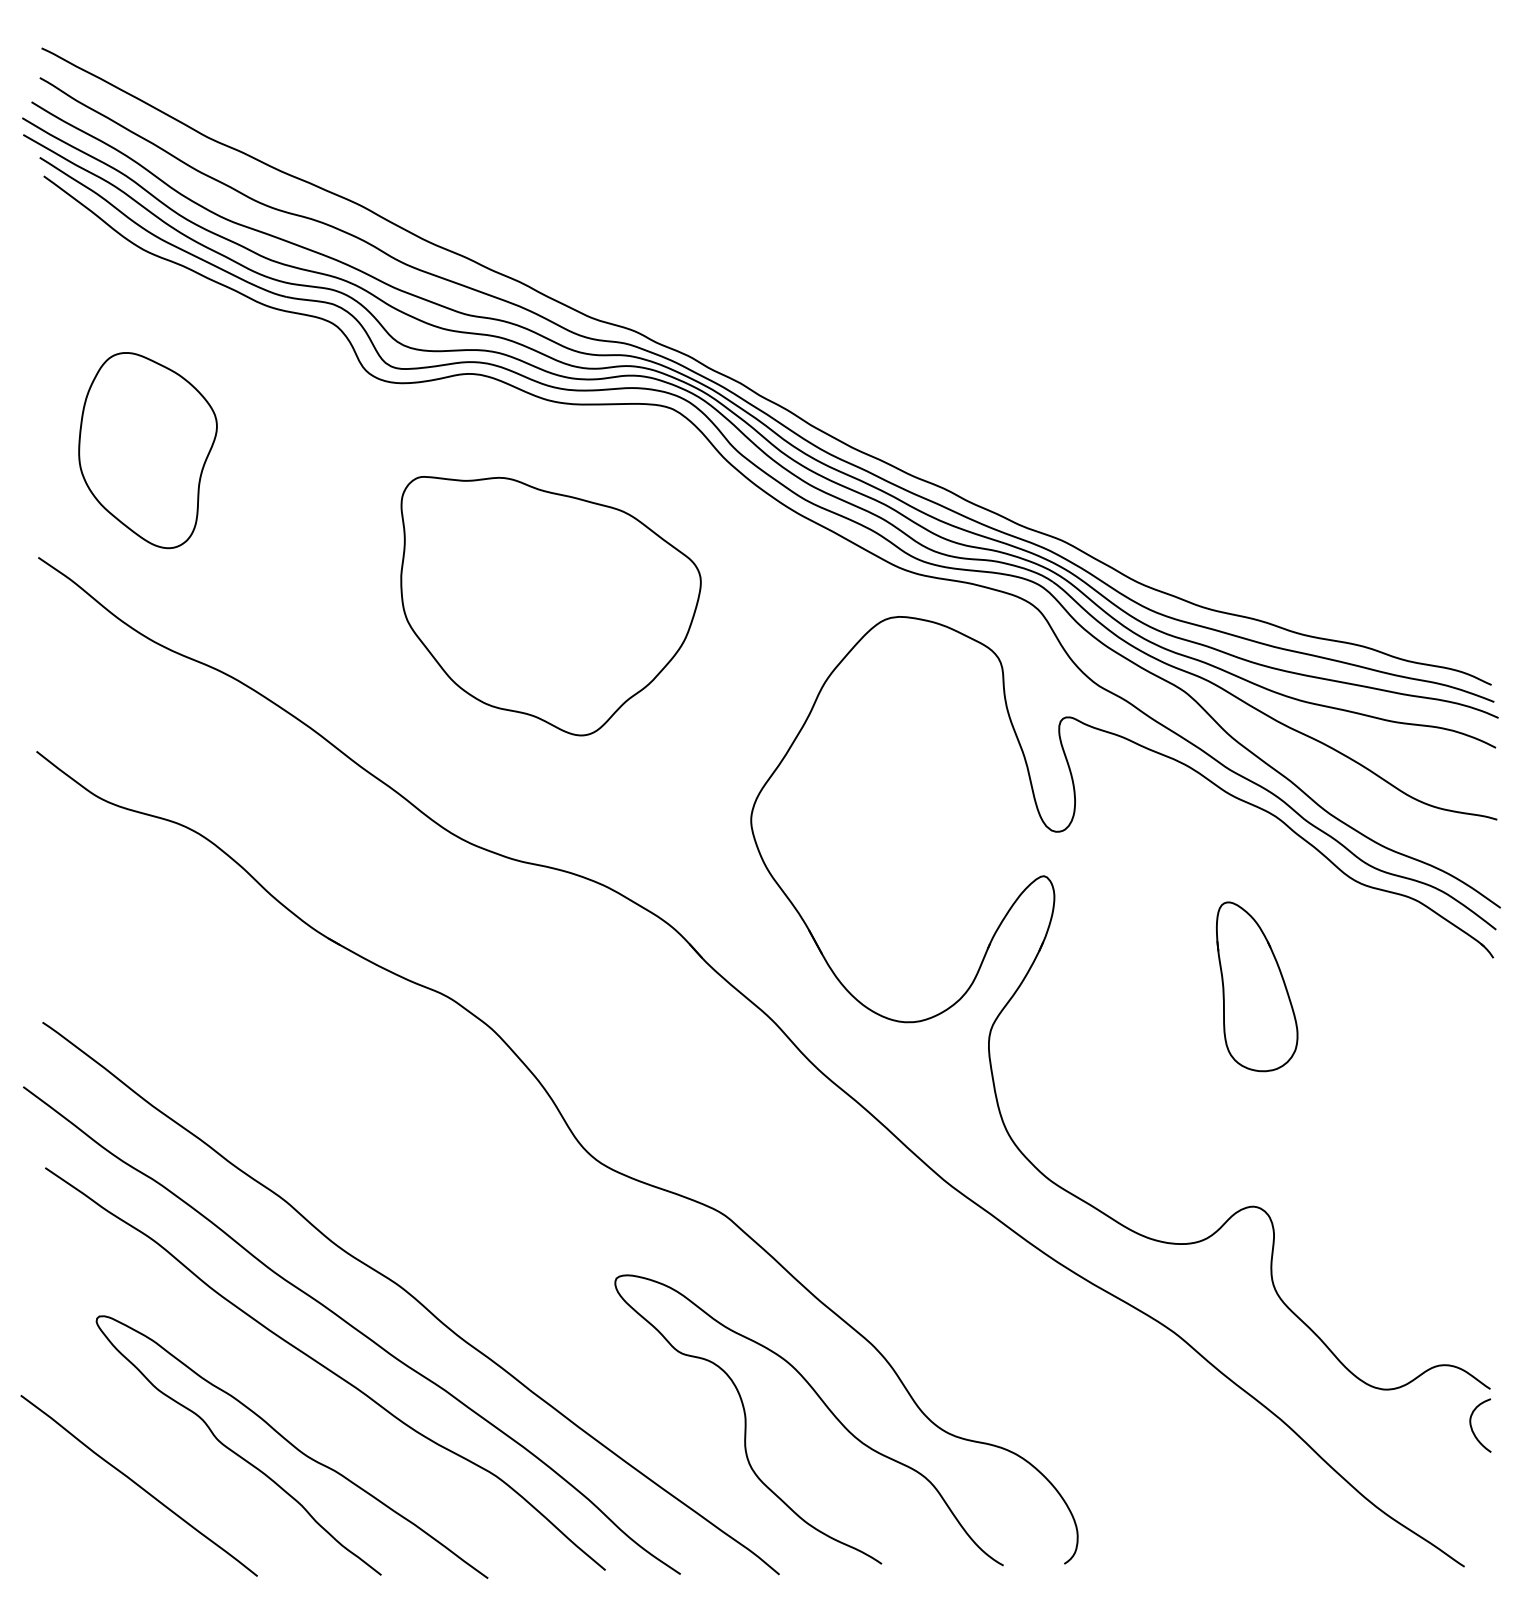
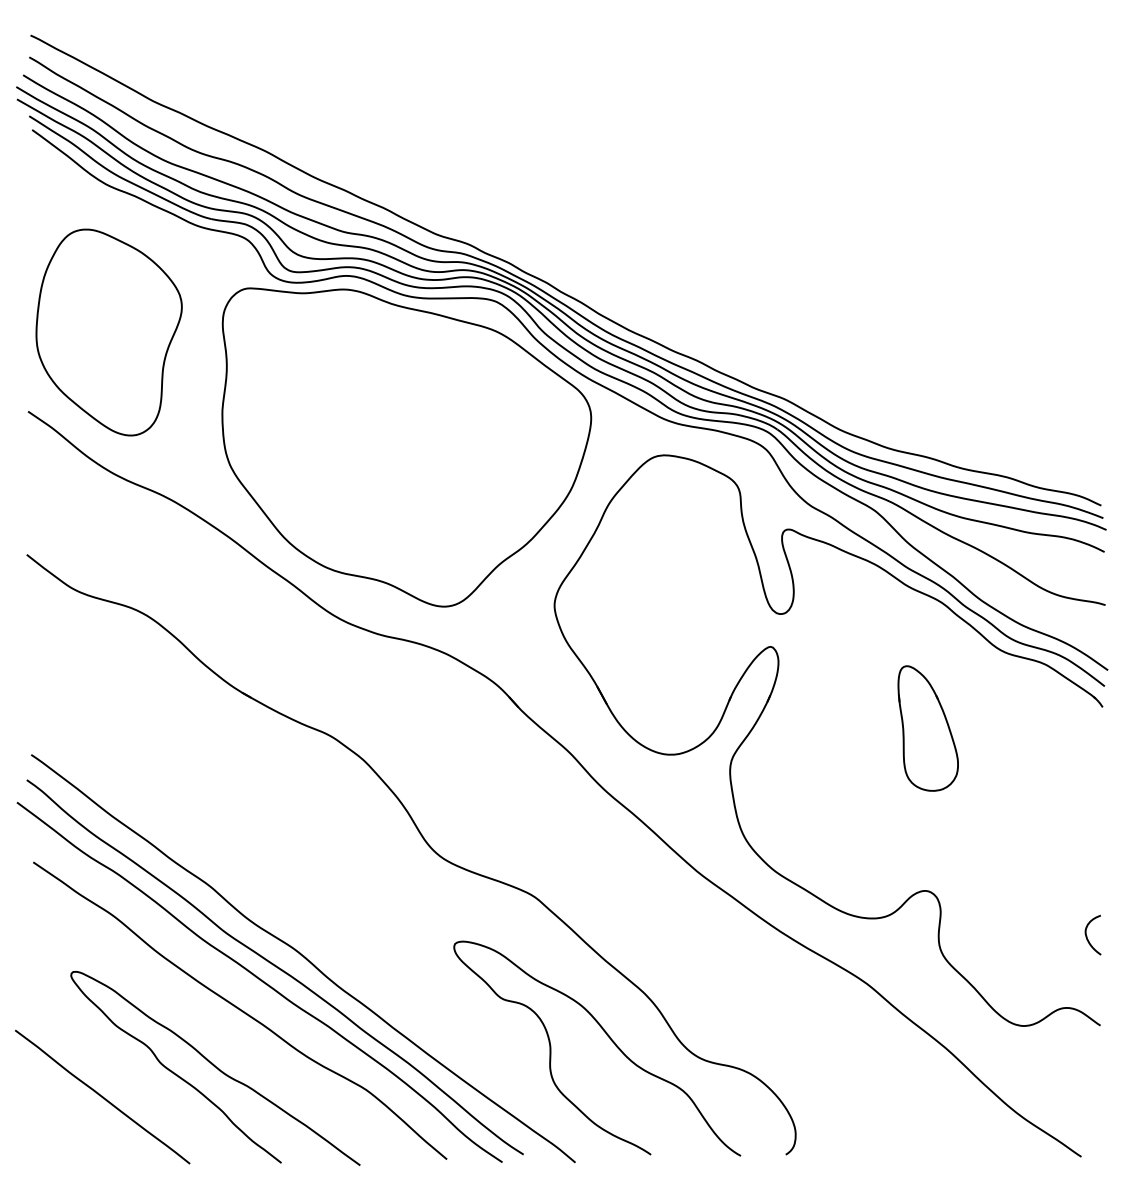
part: (147, 450) -> (108, 332), size x1.43
part: (550, 605) -> (406, 446), size x1.67
curve: (373, 1309) -> (275, 966), added
curve: (1472, 1427) -> (1087, 936), moved

